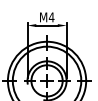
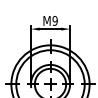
text: (51, 17) -> (54, 21), M4 -> M9

